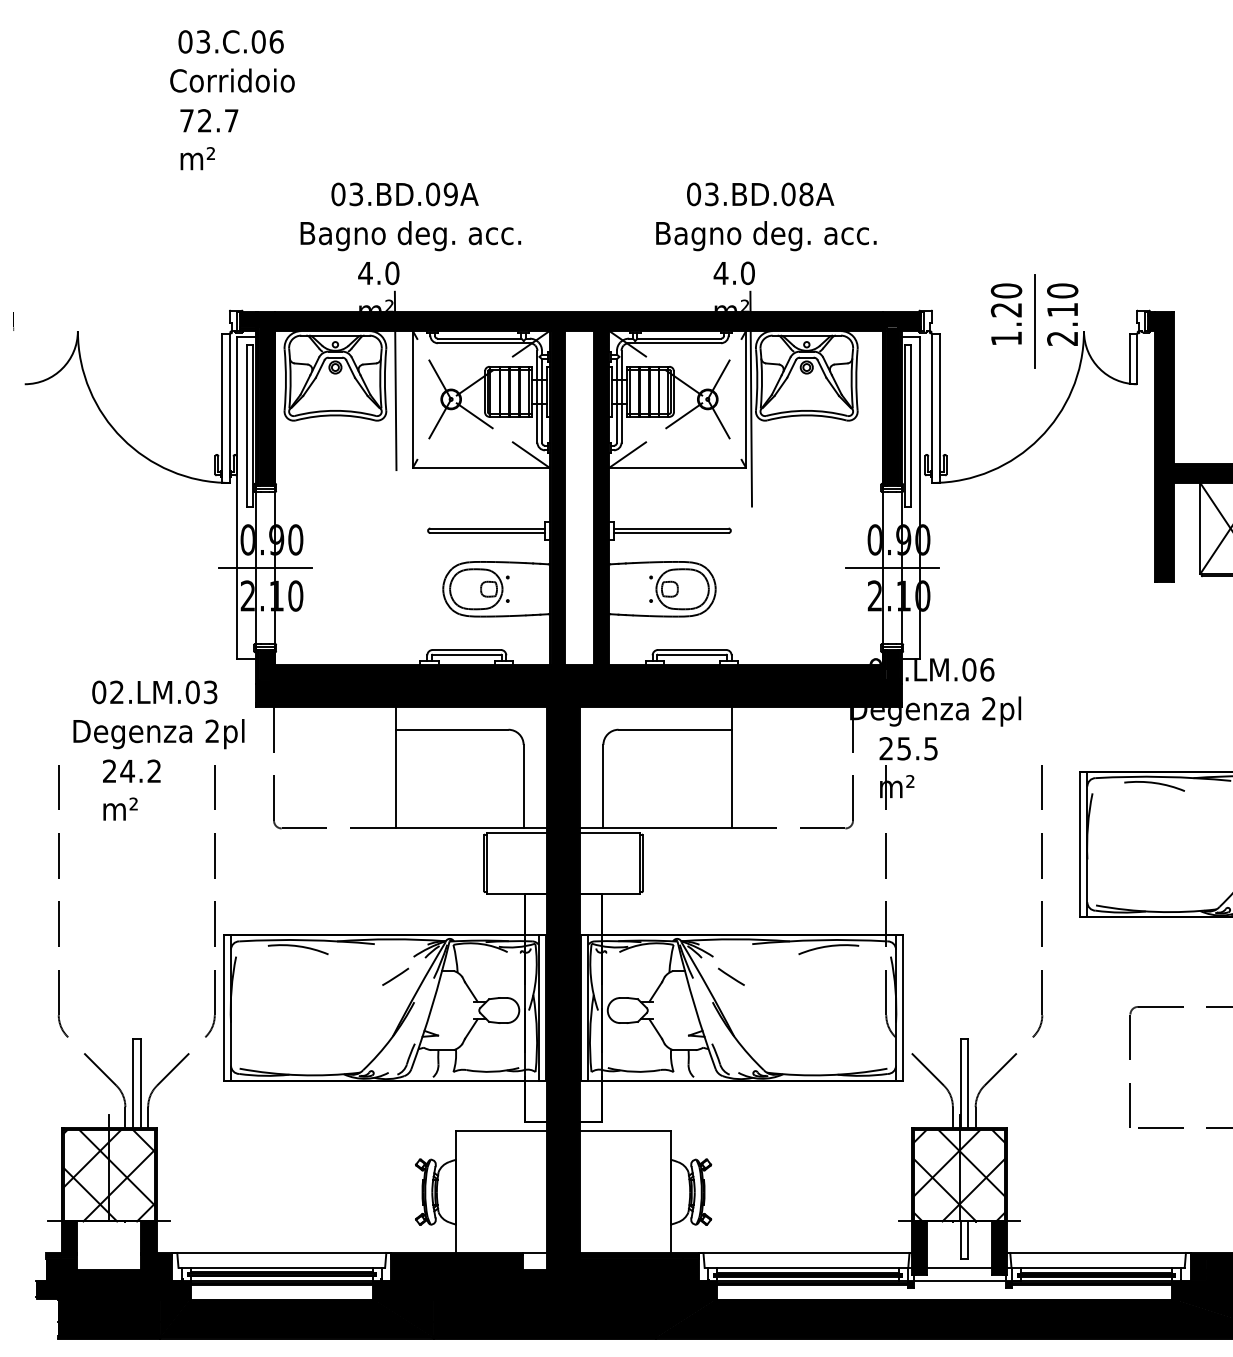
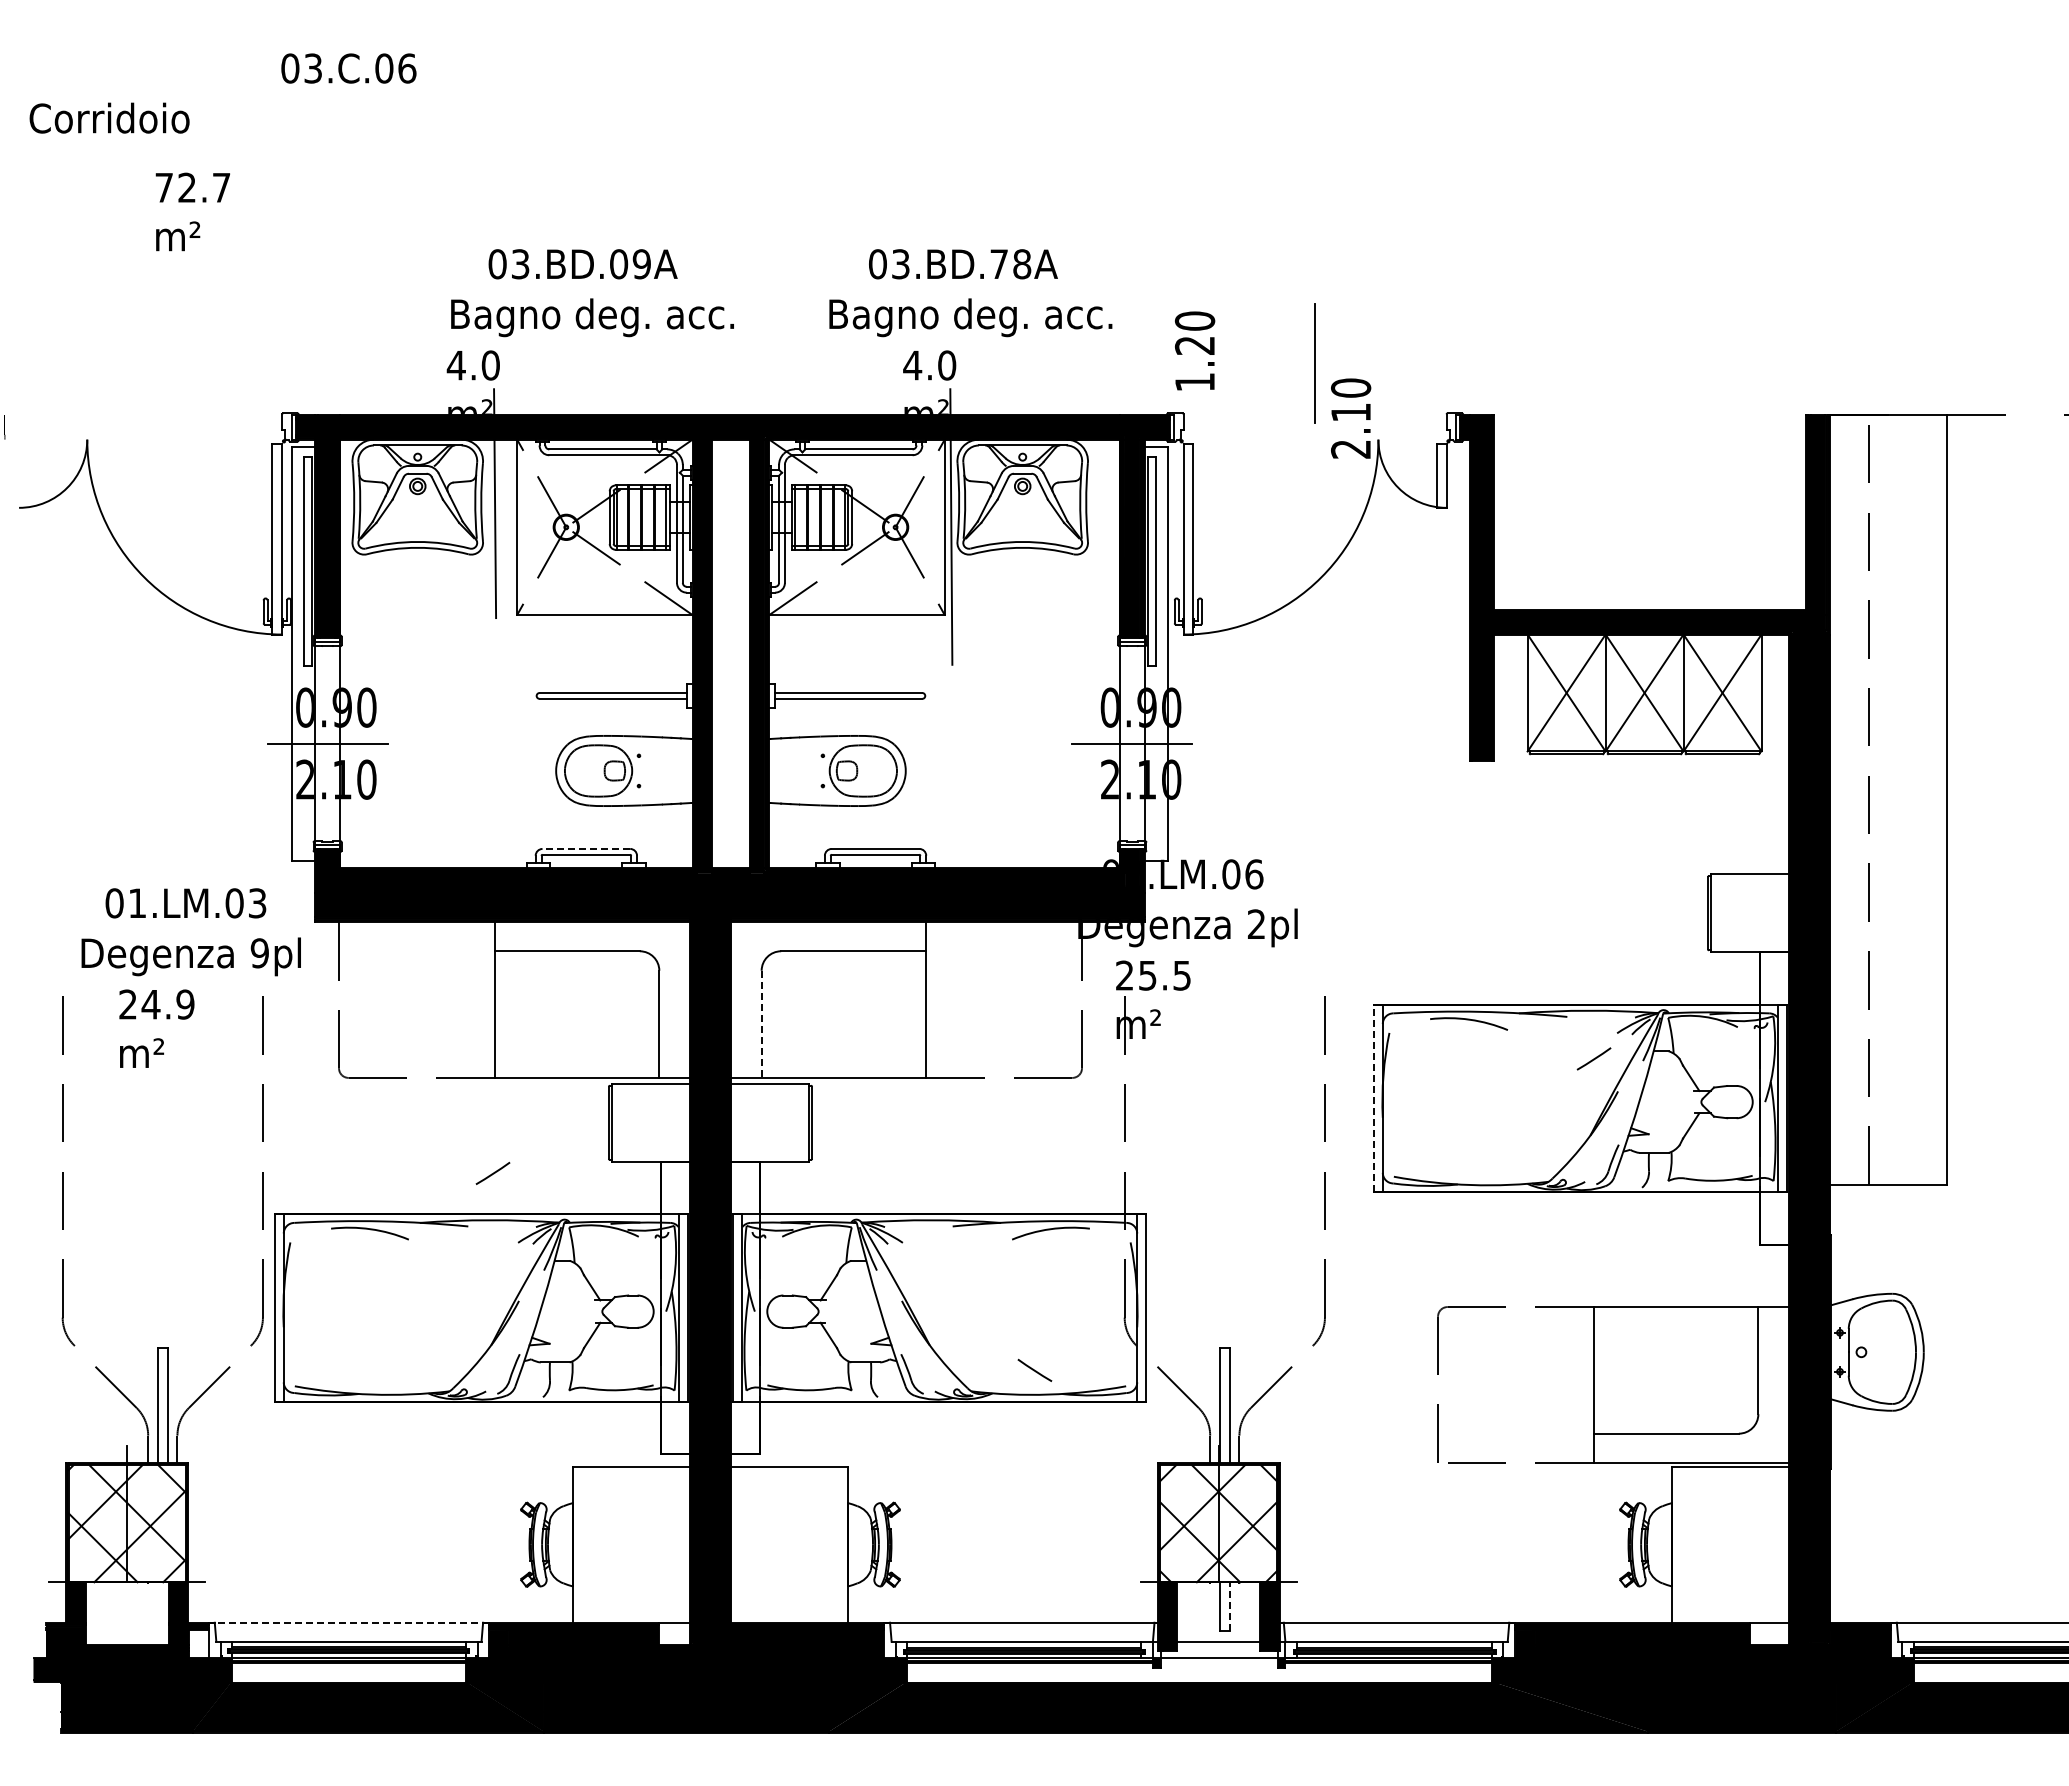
text: (230, 41) -> (348, 68), moved
text: (232, 80) -> (109, 117), moved
text: (209, 139) -> (192, 211), moved
text: (404, 194) -> (582, 264), moved
text: (788, 194) -> (999, 264), 03.BD.08A -> 03.BD.78A
text: (410, 235) -> (592, 317), moved
text: (1006, 313) -> (1195, 350), moved
line: (1034, 321) -> (1314, 363), moved
line: (466, 649) -> (586, 848), solid -> dashed
text: (116, 691) -> (136, 902), 02.LM.03 -> 01.LM.03
text: (212, 731) -> (259, 953), 2pl -> 9pl
text: (154, 771) -> (185, 1004), 24.2 -> 24.9
line: (603, 786) -> (761, 1024), solid -> dashed
line: (1080, 844) -> (1373, 1098), solid -> dashed
line: (396, 976) -> (493, 1172), moved
line: (731, 976) -> (1034, 1369), moved
line: (967, 1240) -> (1229, 1606), solid -> dashed
line: (281, 1252) -> (348, 1622), solid -> dashed
fill: (164, 1269) -> (198, 1644), removed

